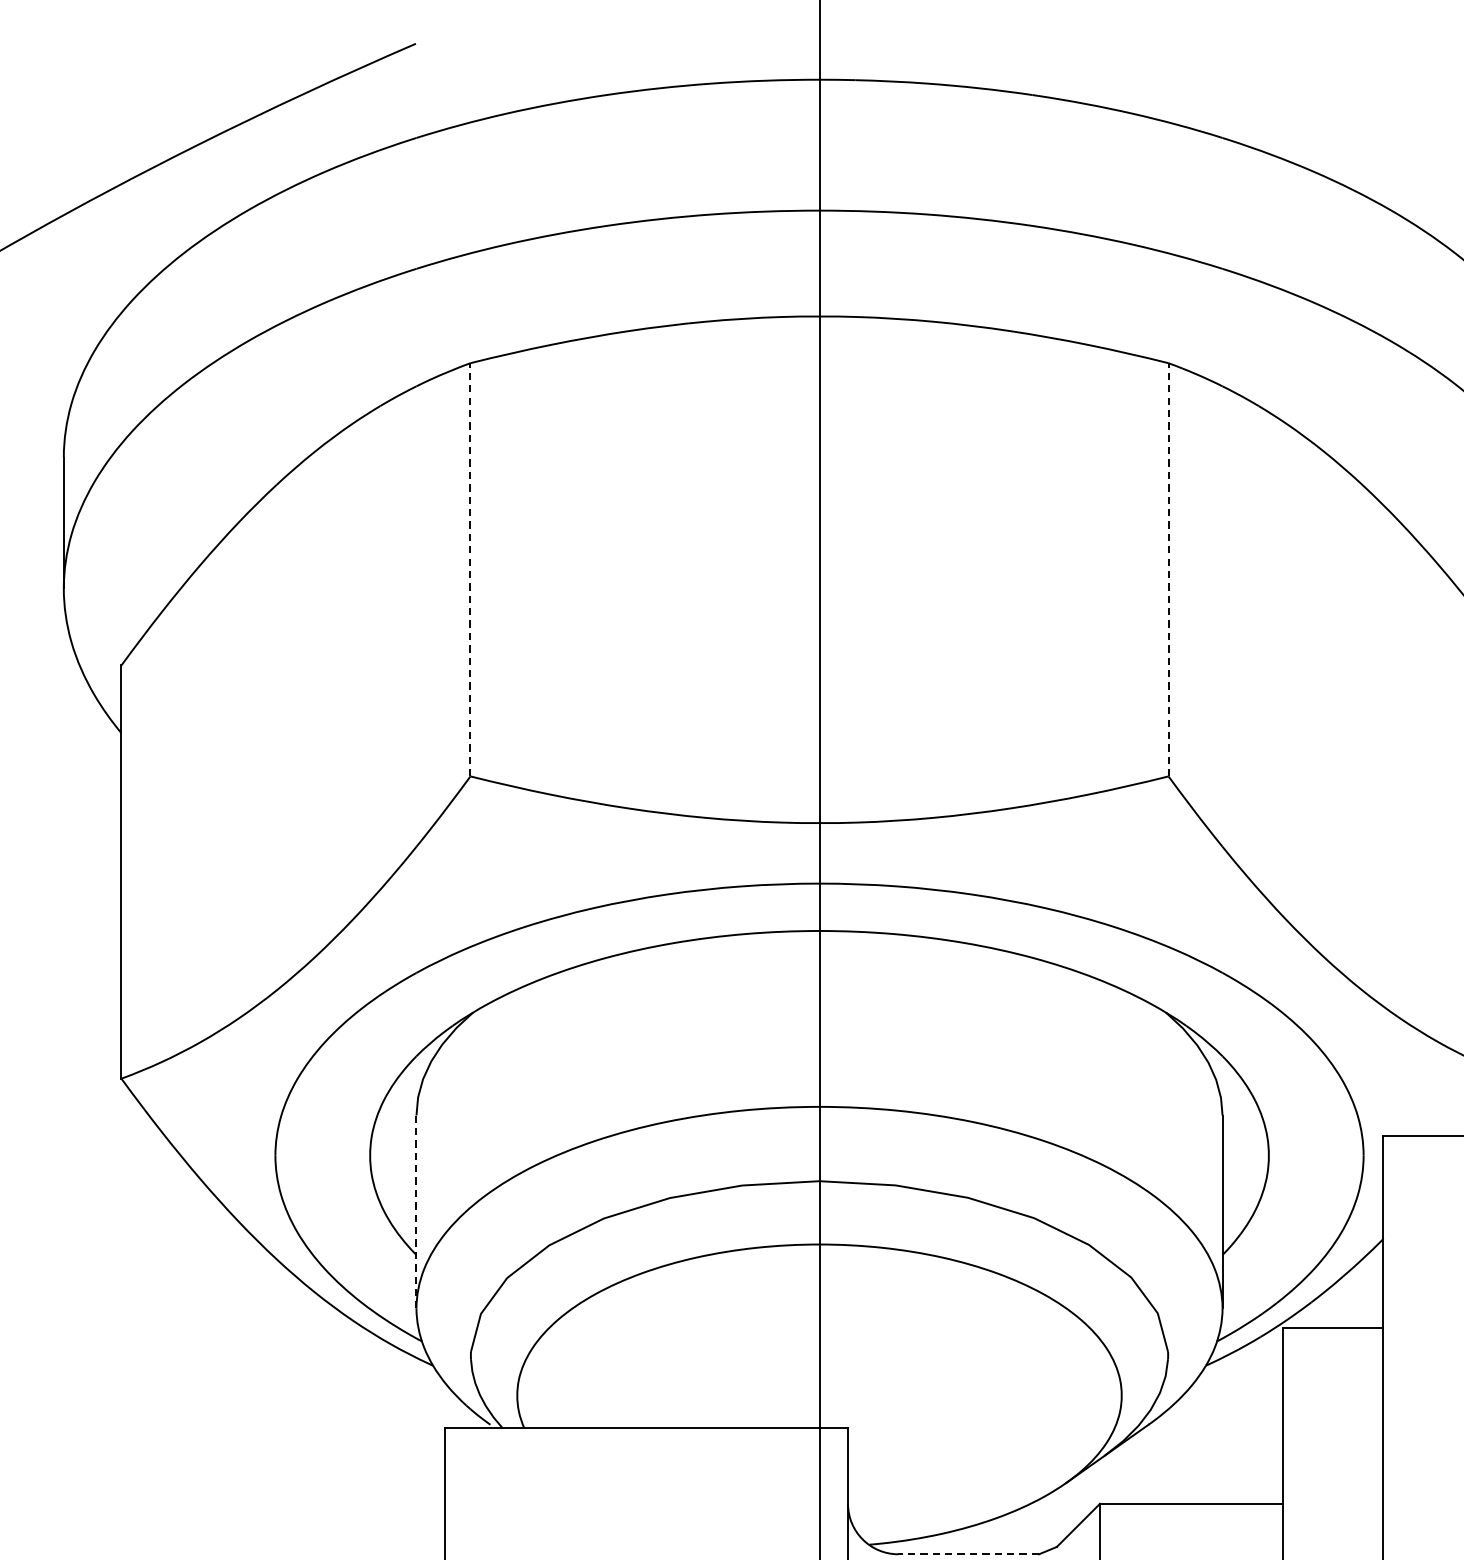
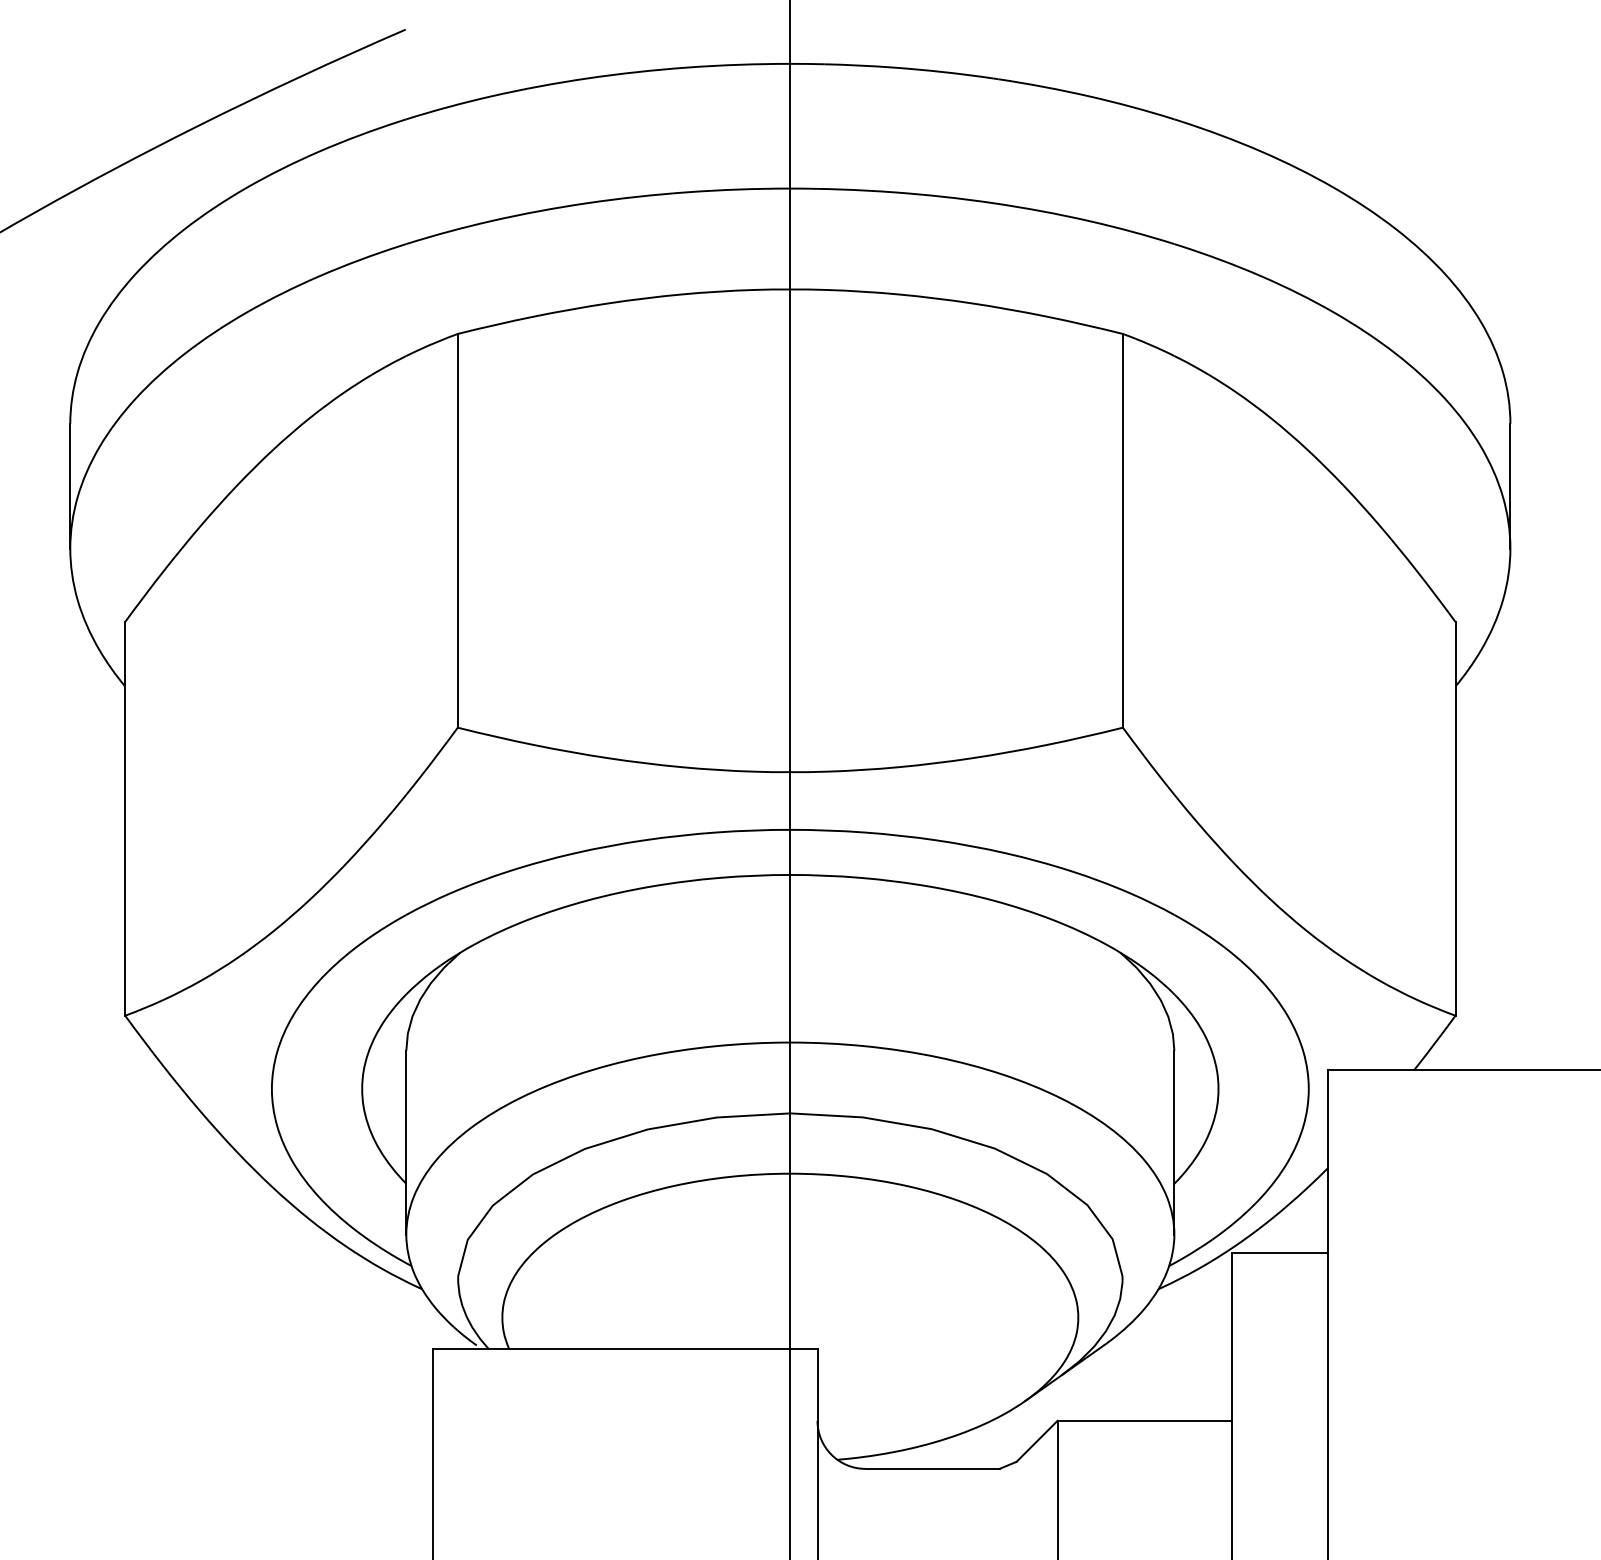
line: (470, 569) -> (457, 530), dashed -> solid
line: (1168, 569) -> (1122, 530), dashed -> solid
line: (416, 1211) -> (406, 1142), dashed -> solid
line: (968, 1553) -> (932, 1468), dashed -> solid

